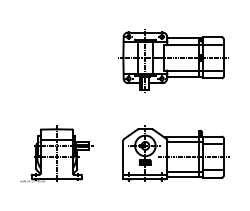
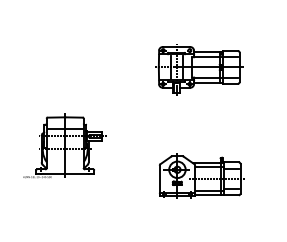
part: (172, 60) -> (198, 69), size x0.7
part: (175, 152) -> (201, 175), size x0.7
part: (56, 153) -> (64, 145), moved

